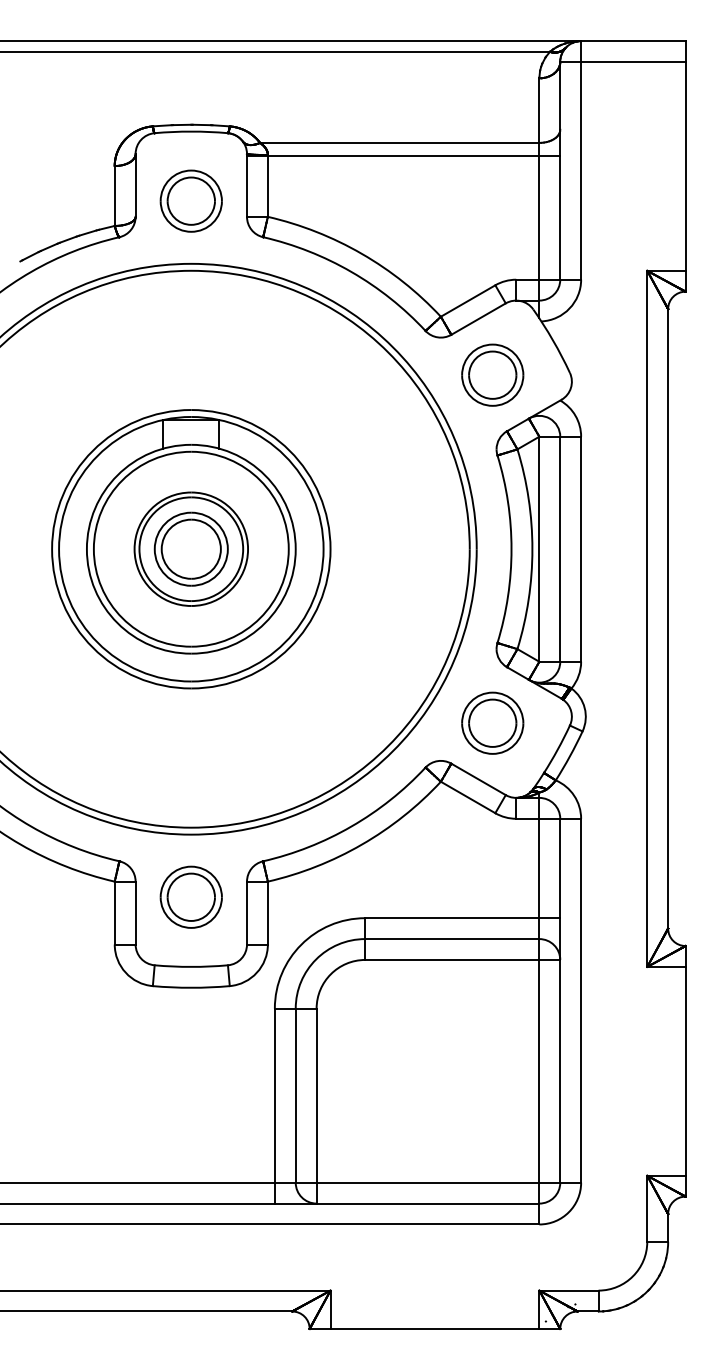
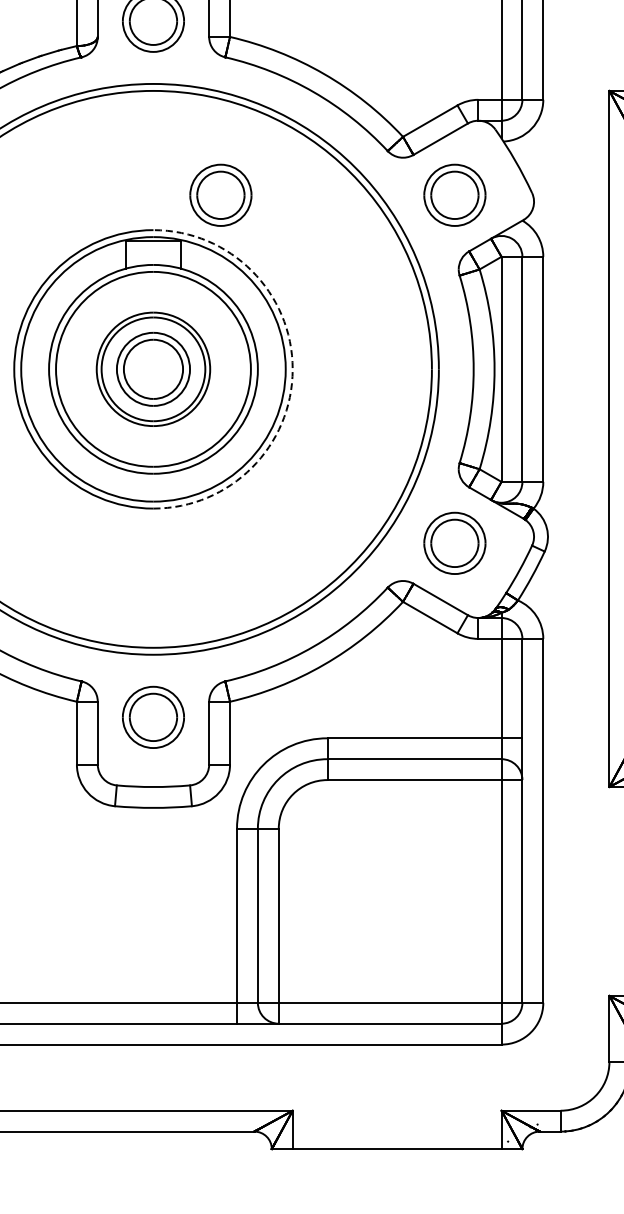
part: (258, 374) -> (220, 194), added
arc: (330, 549) -> (292, 369), solid -> dashed

